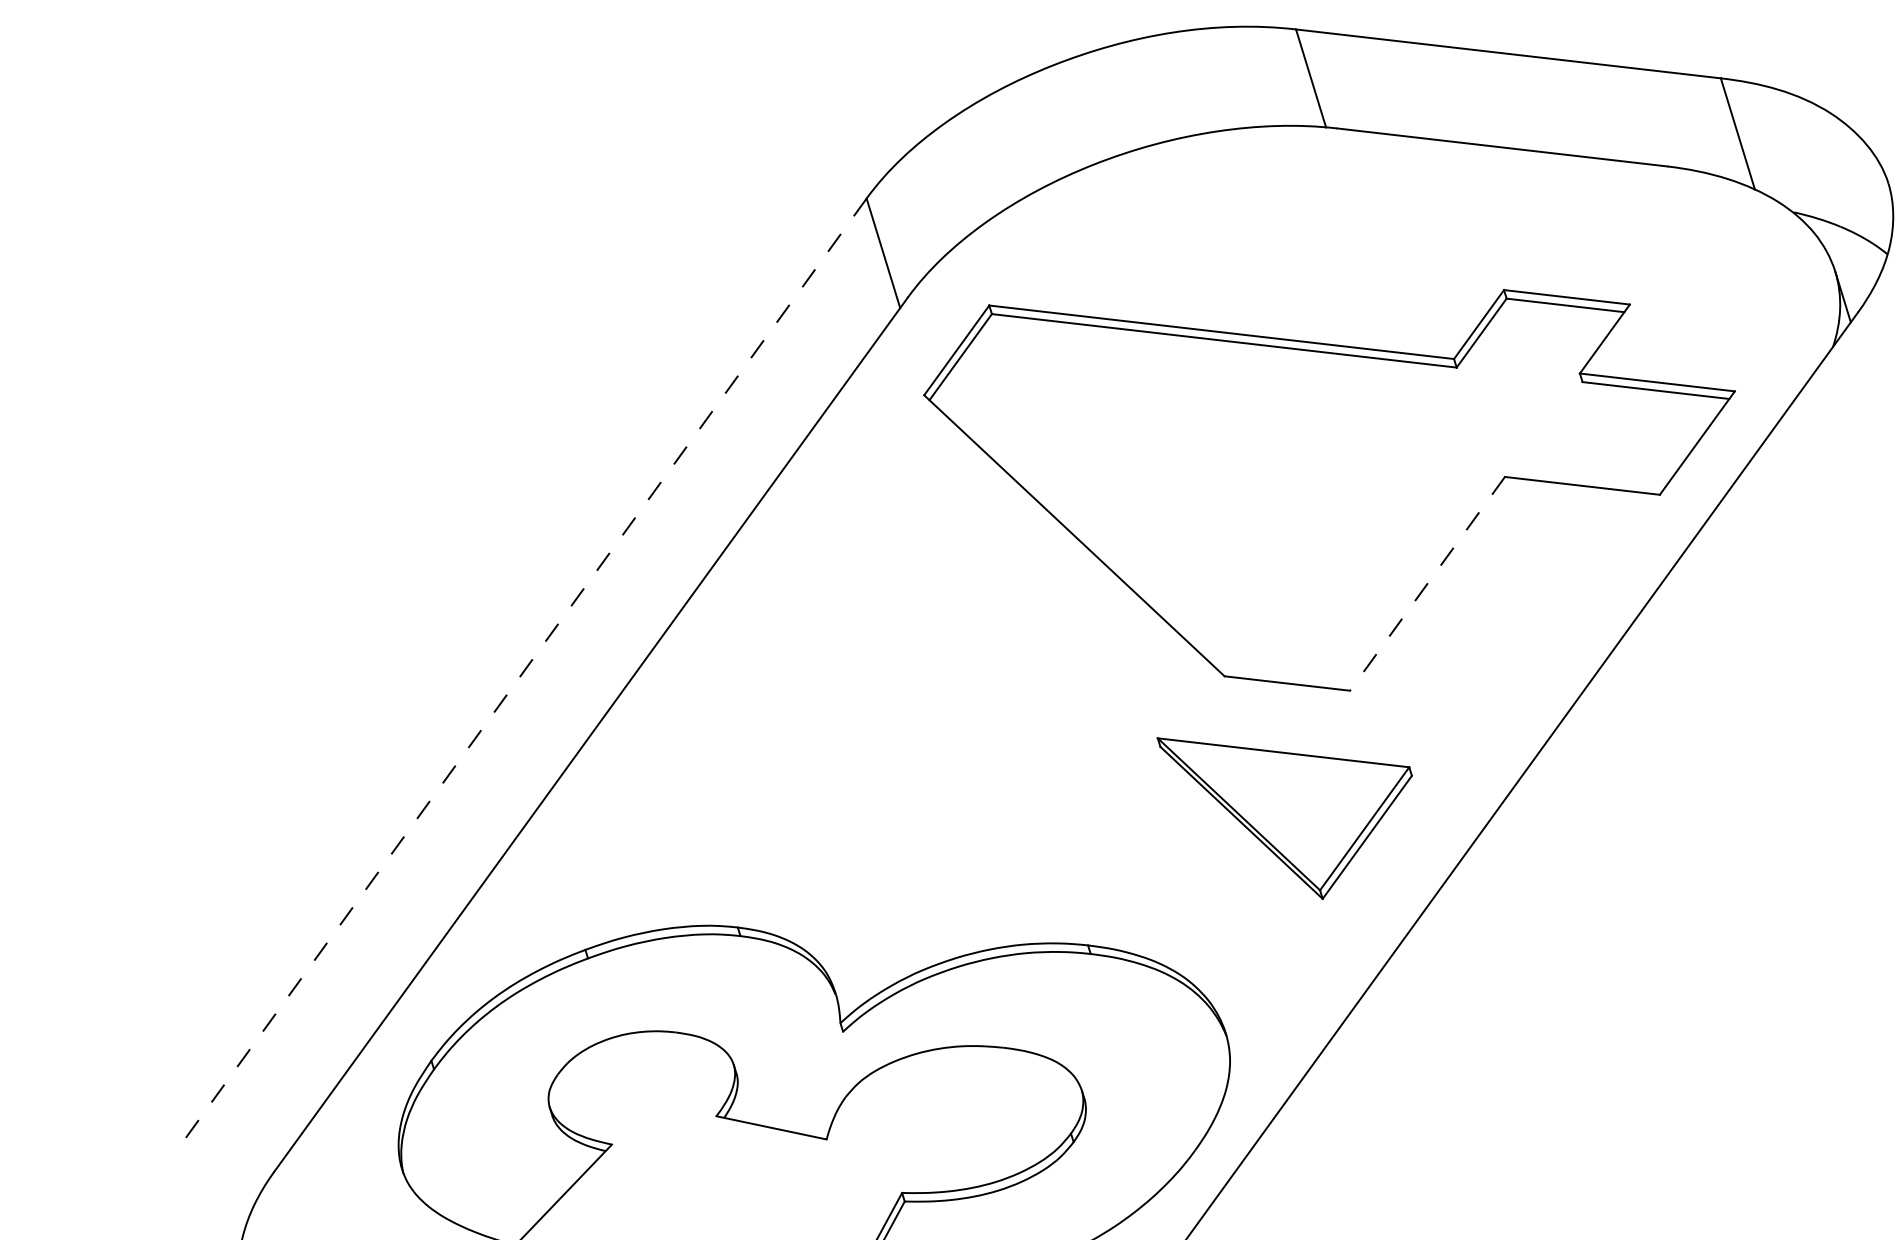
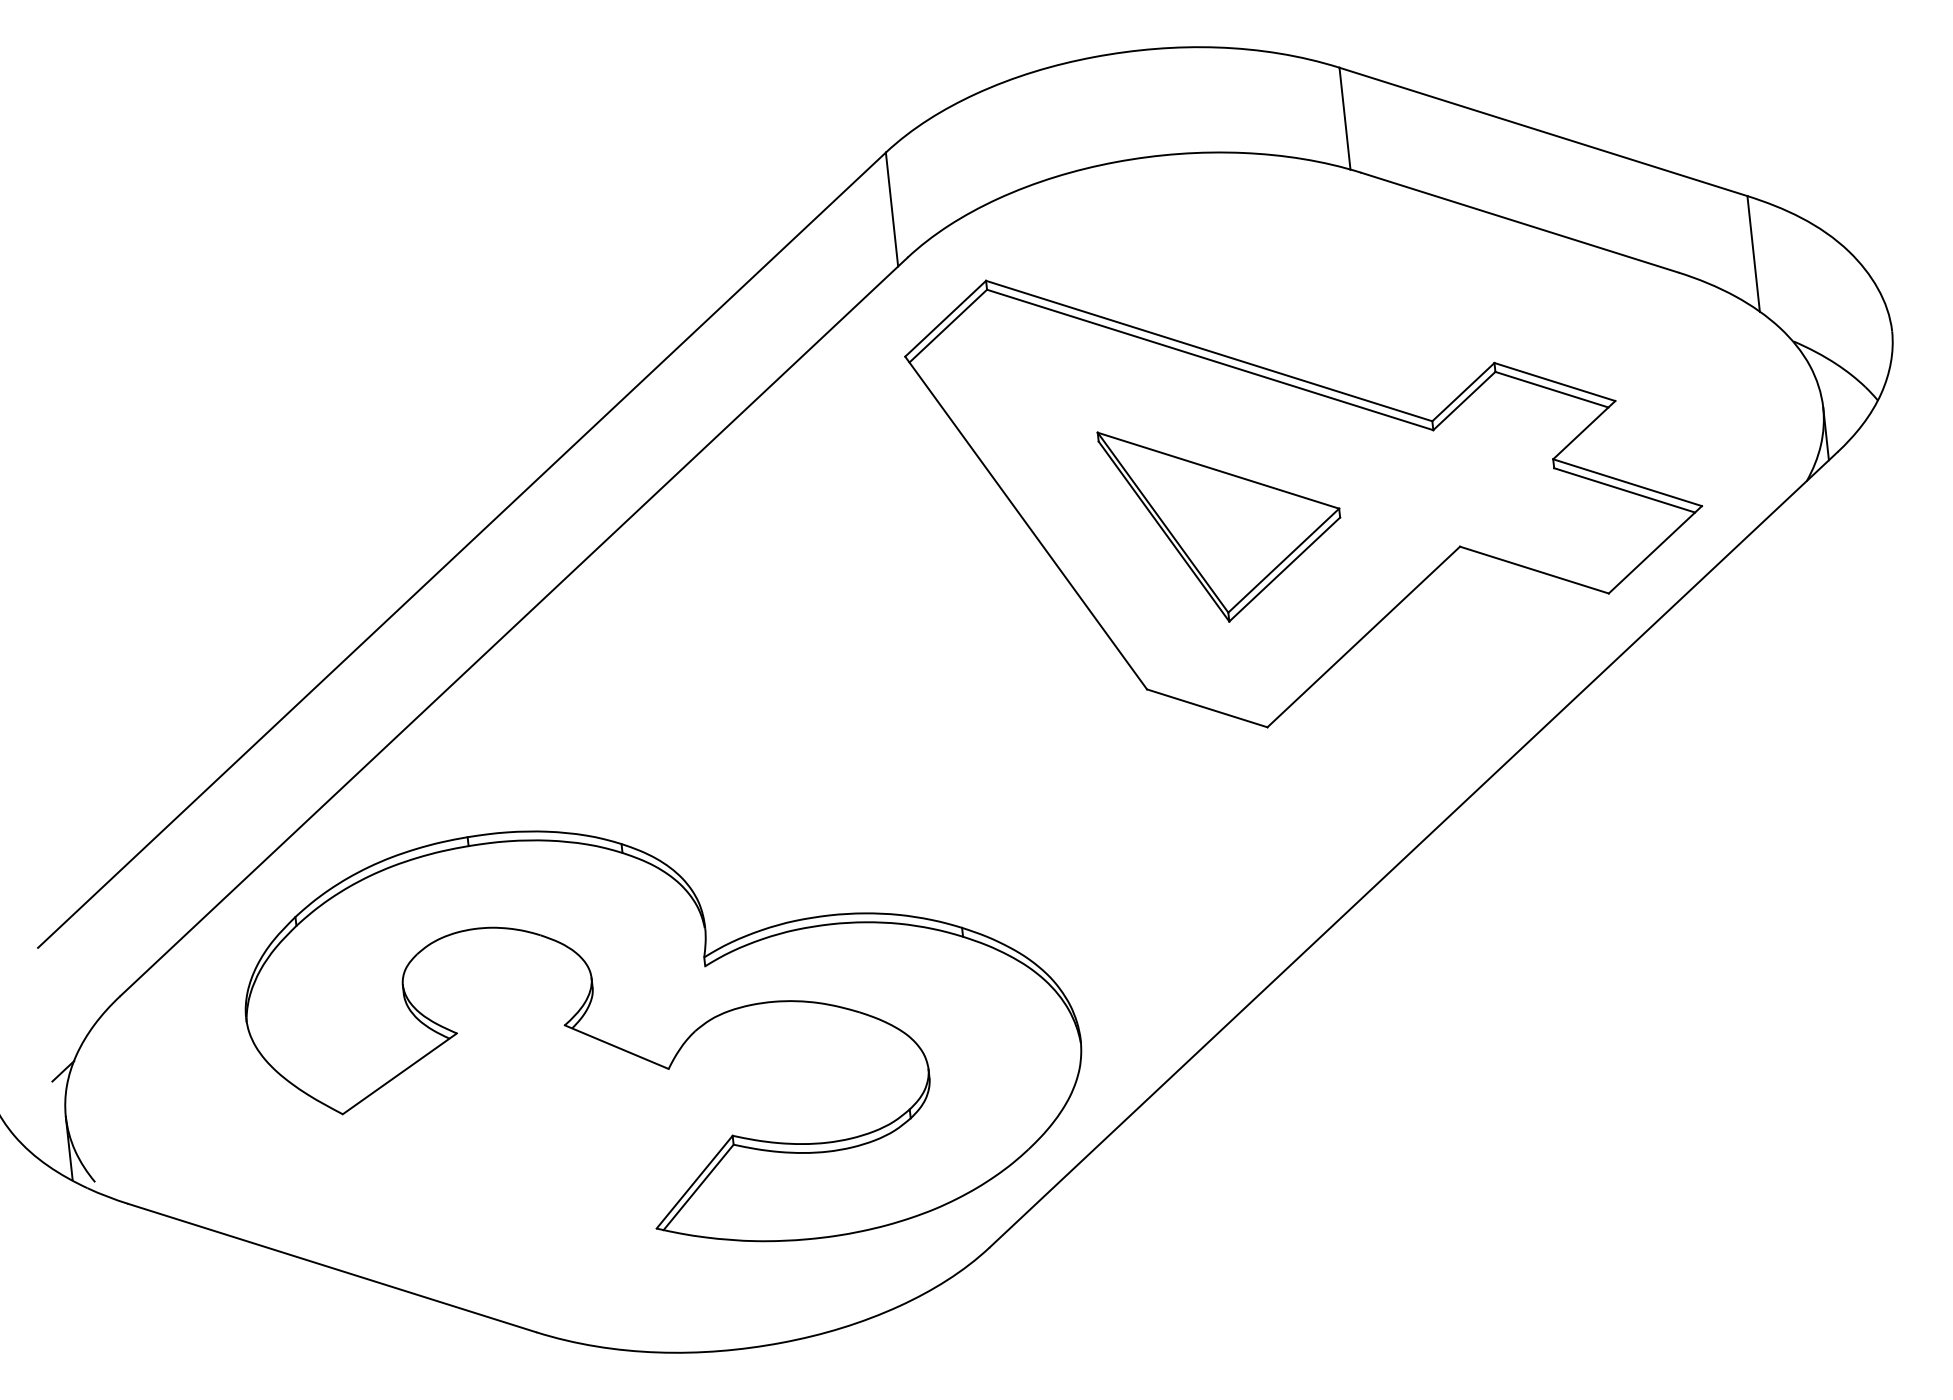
line: (1427, 584) -> (1363, 637), dashed -> solid
line: (525, 669) -> (461, 550), dashed -> solid
part: (1294, 807) -> (1218, 526), moved

